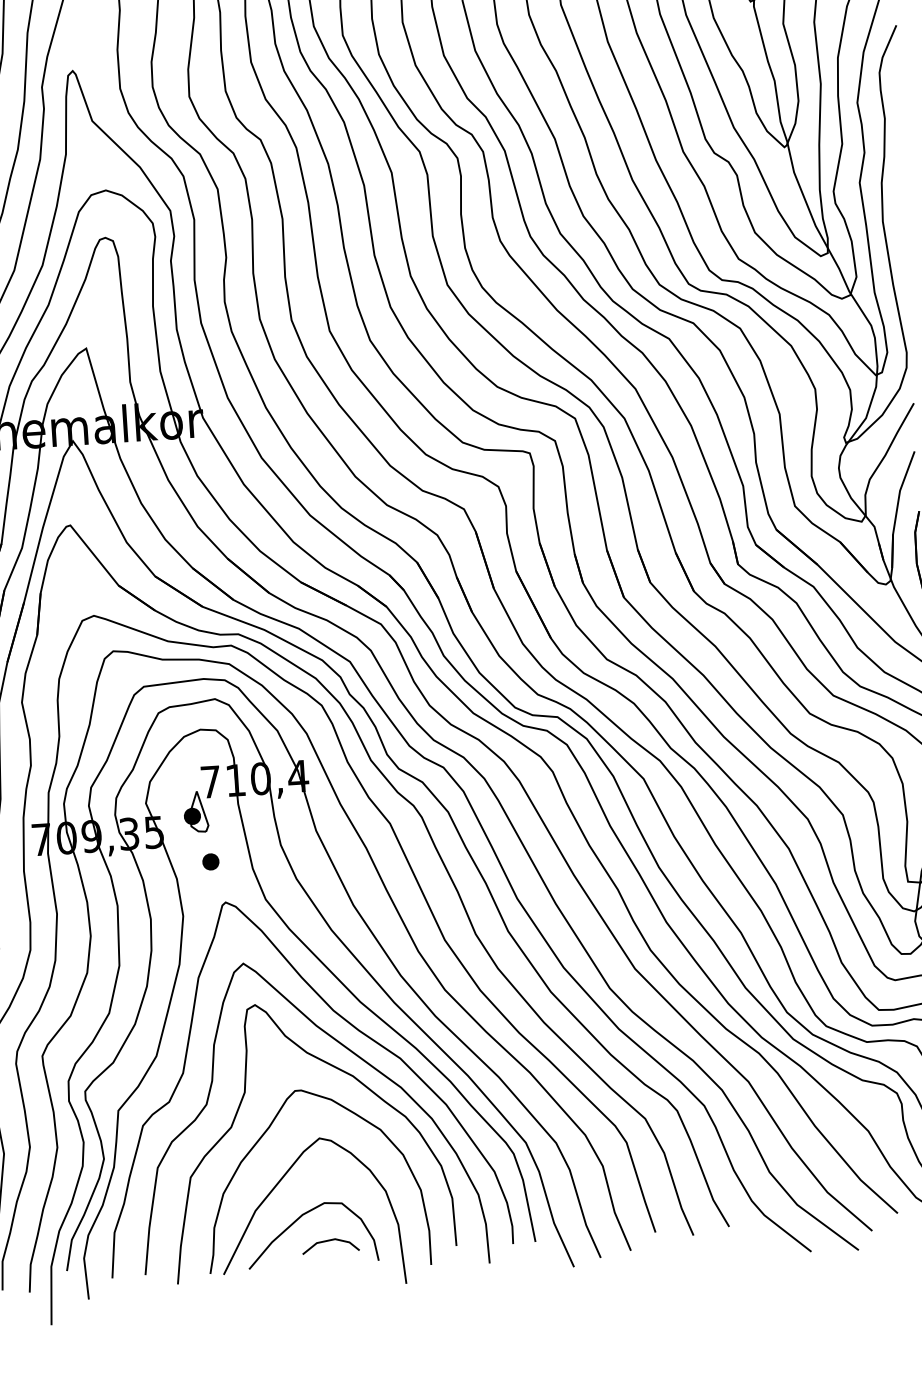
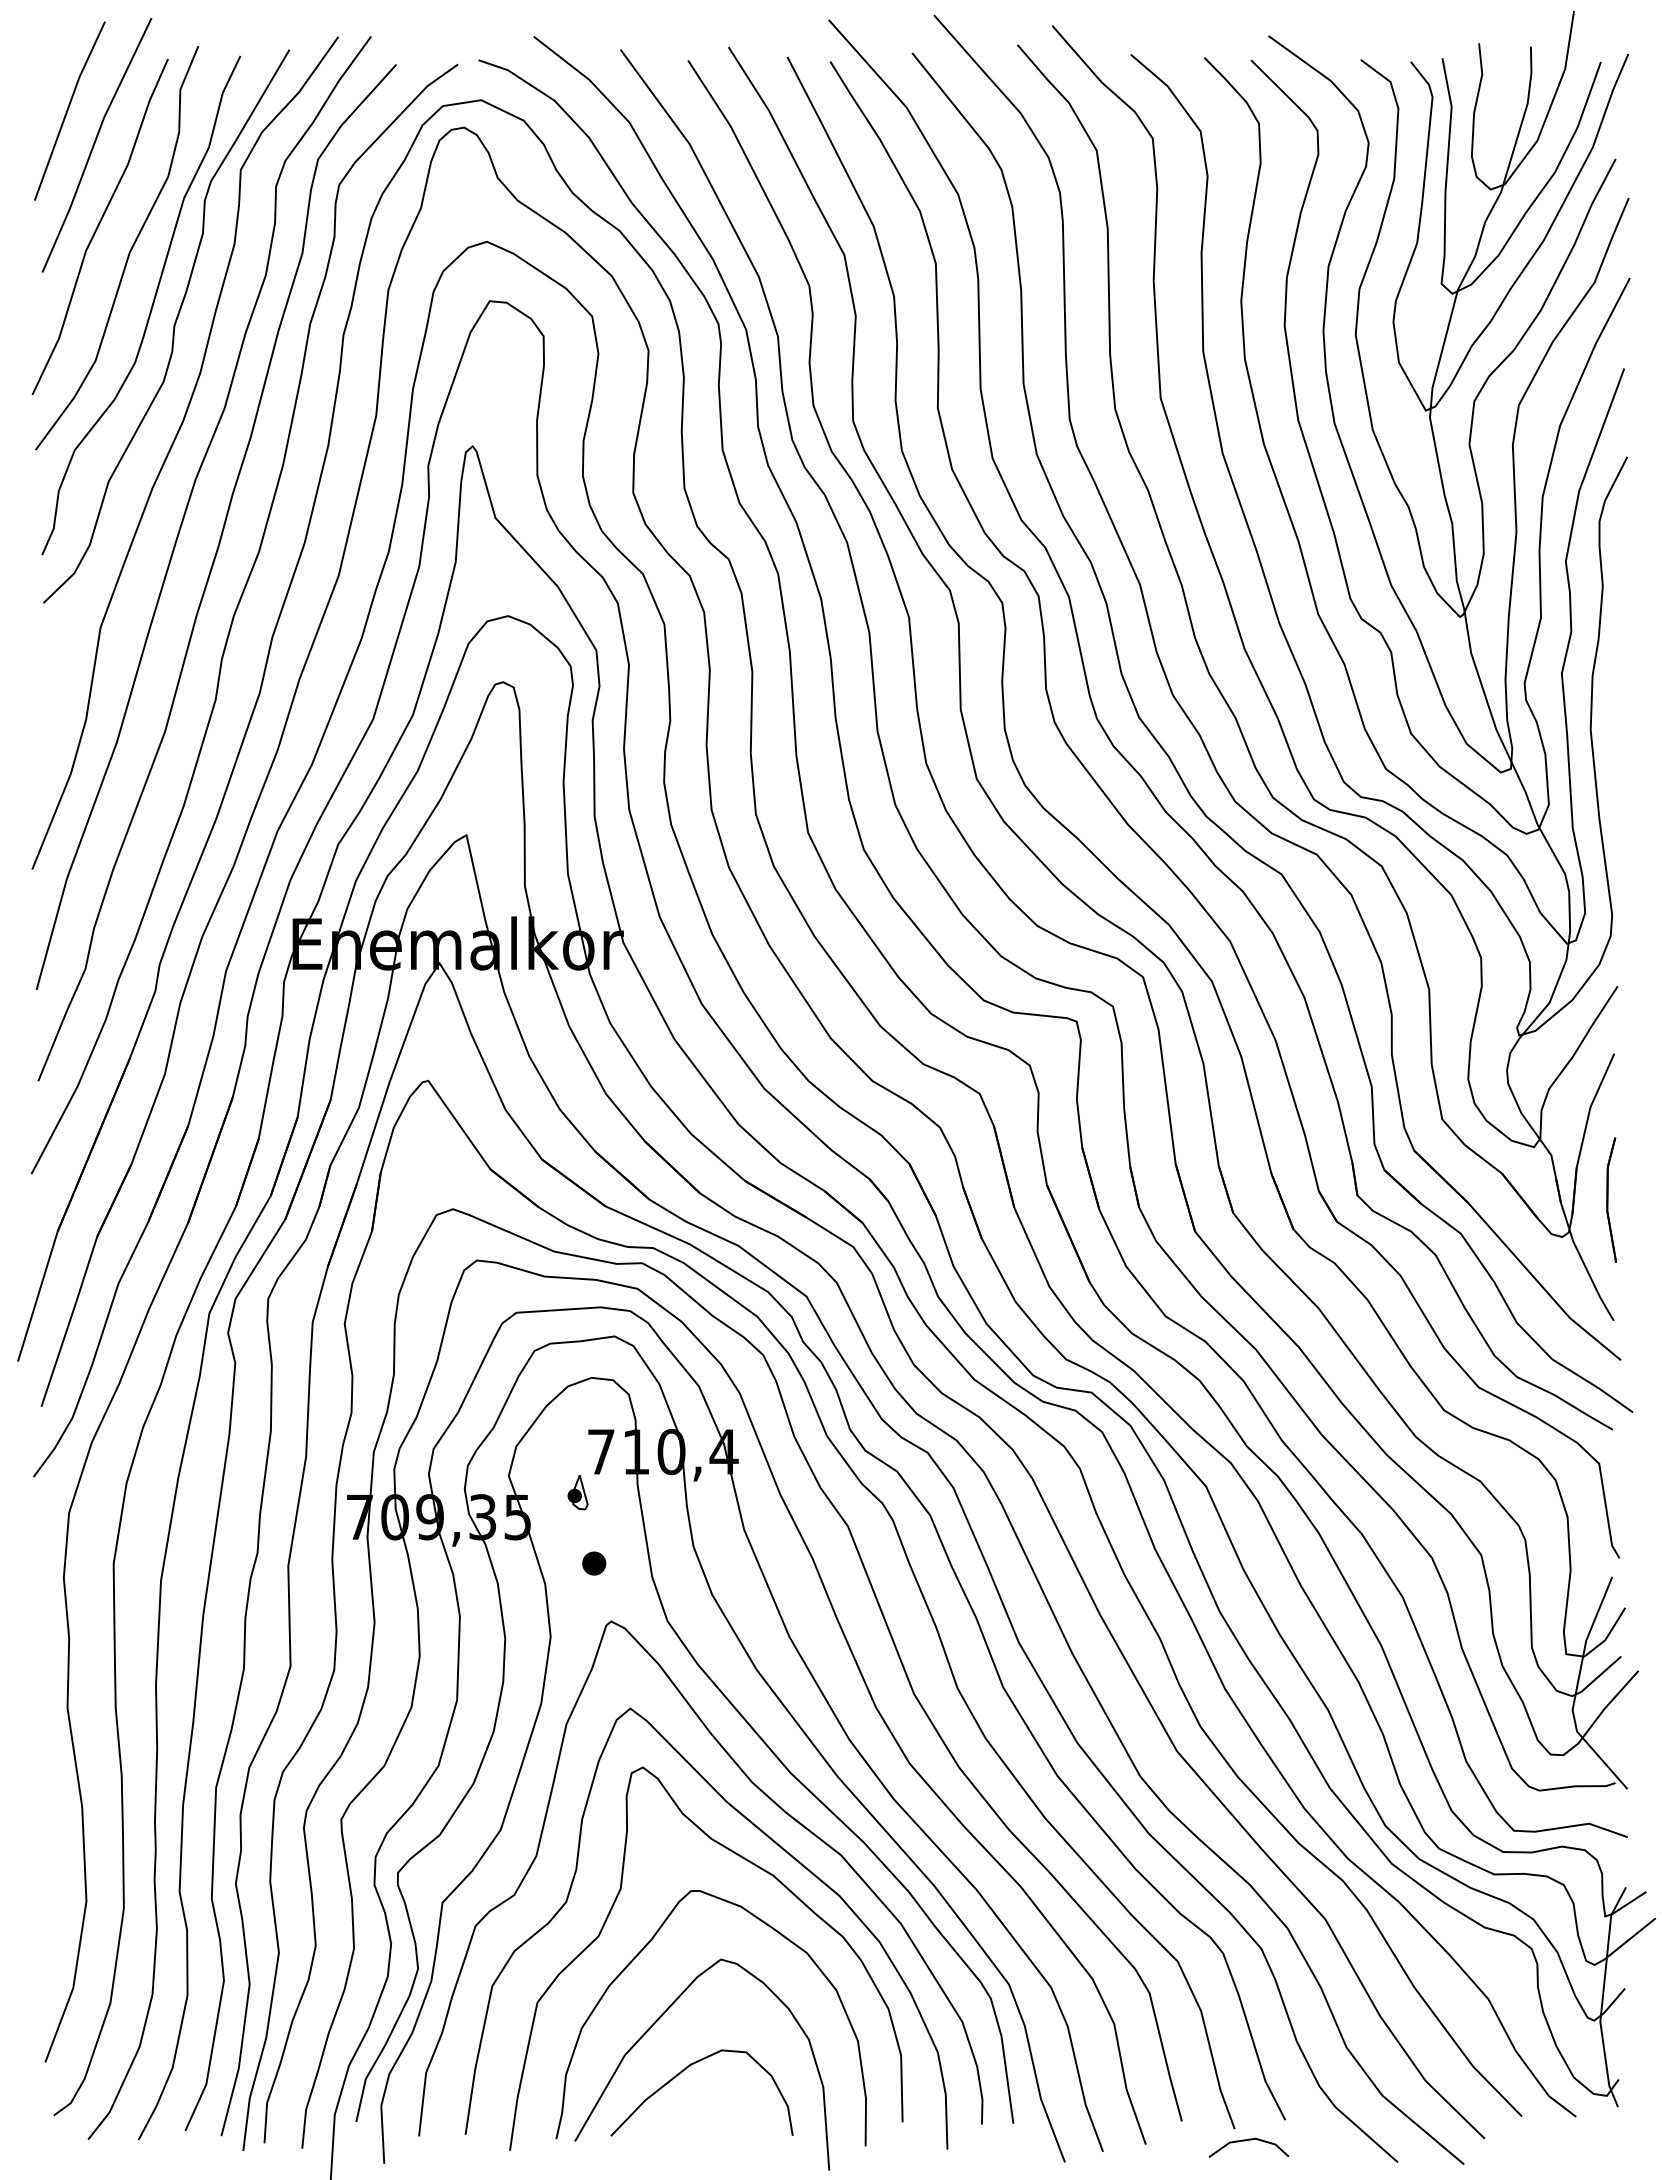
part: (195, 812) -> (577, 1492), size x0.6
part: (327, 1241) -> (1245, 2141), moved

